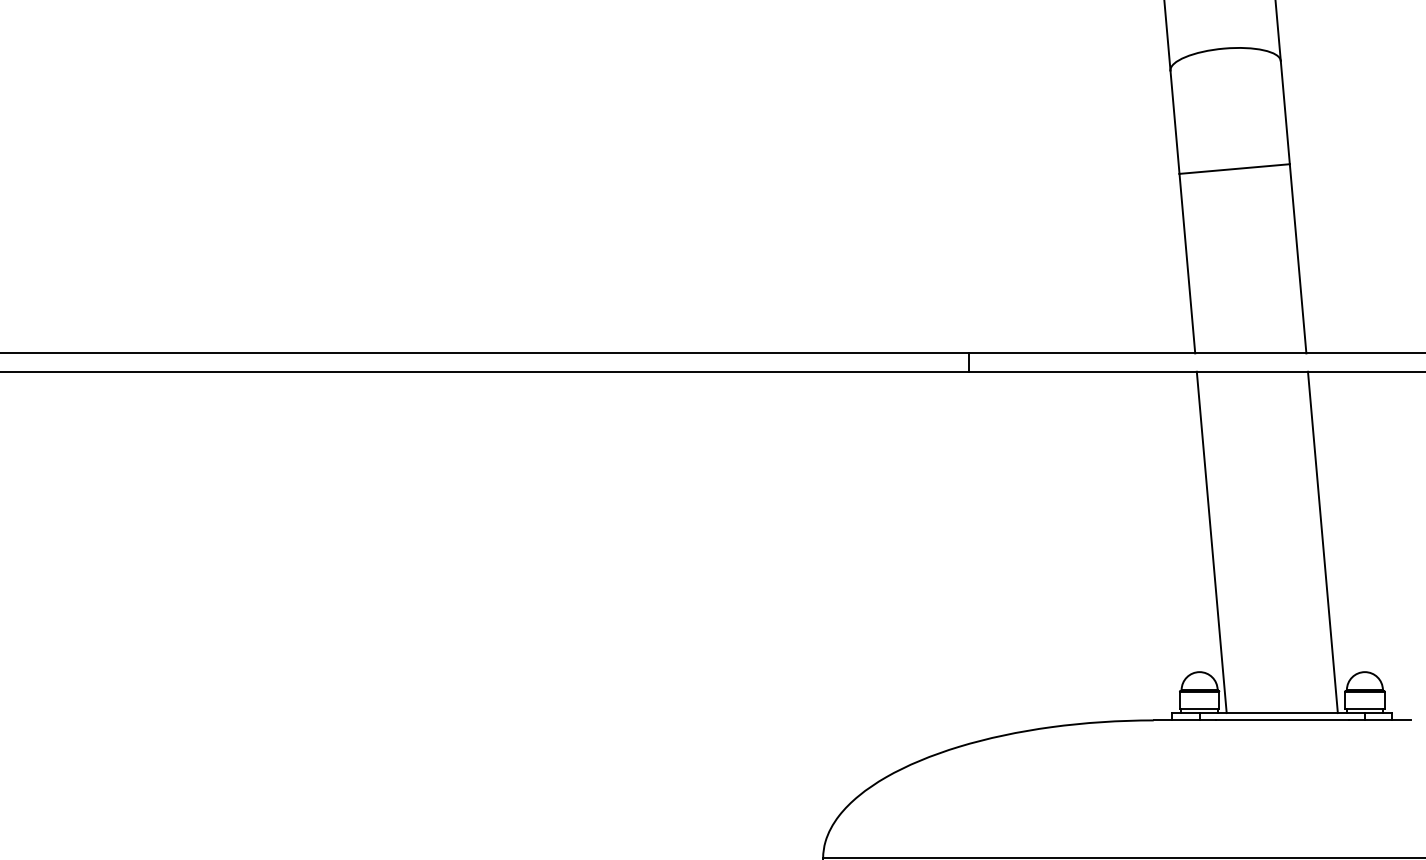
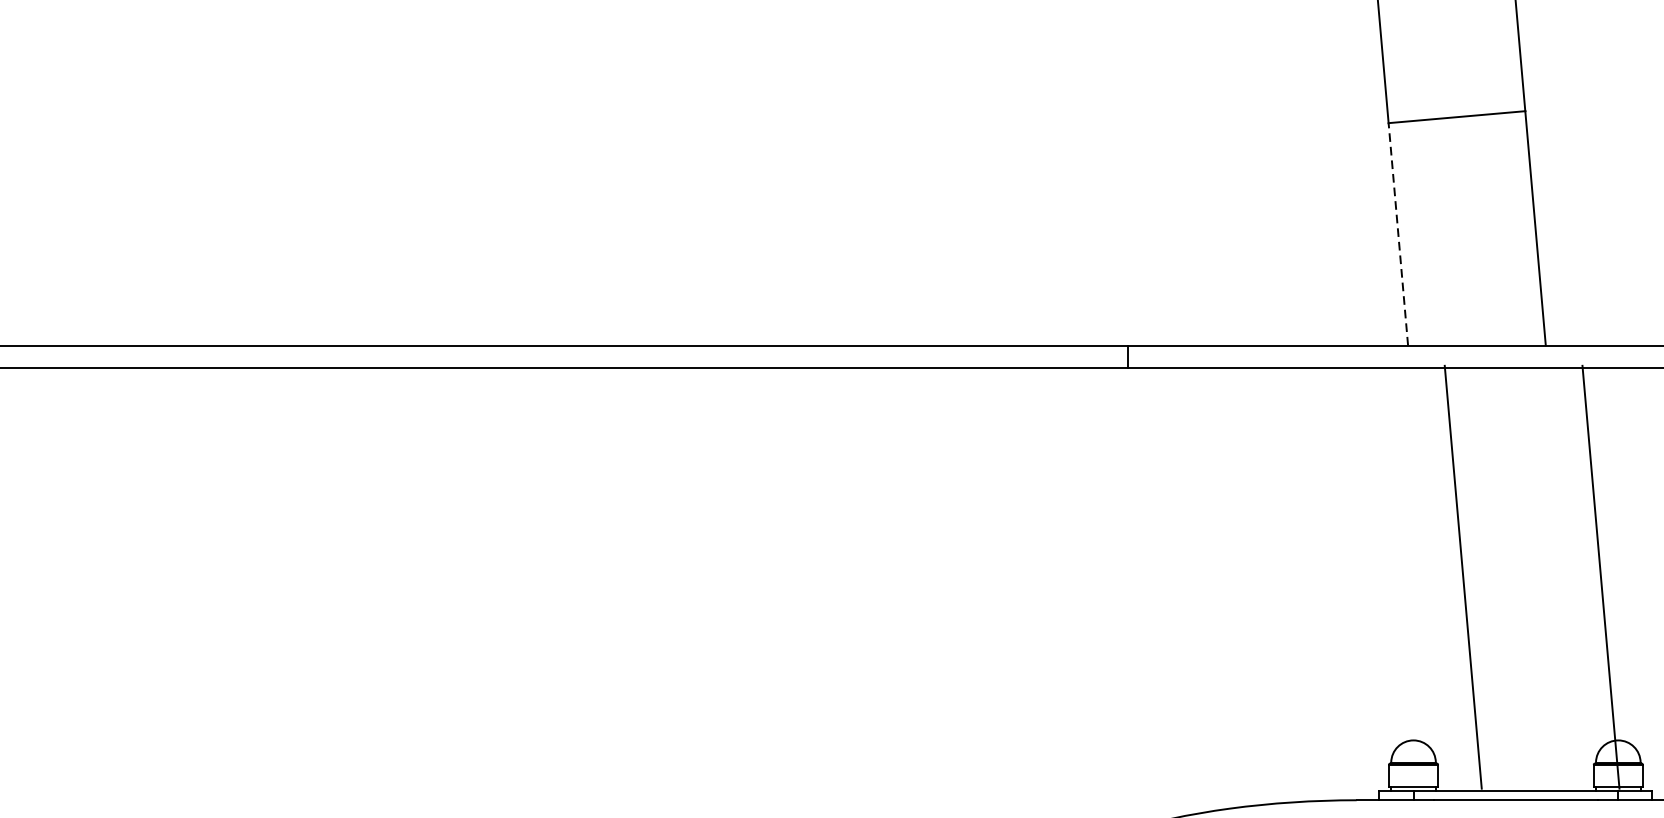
line: (1187, 263) -> (1398, 234), solid -> dashed
line: (1211, 542) -> (1462, 577), moved
line: (1322, 542) -> (1600, 577), moved

